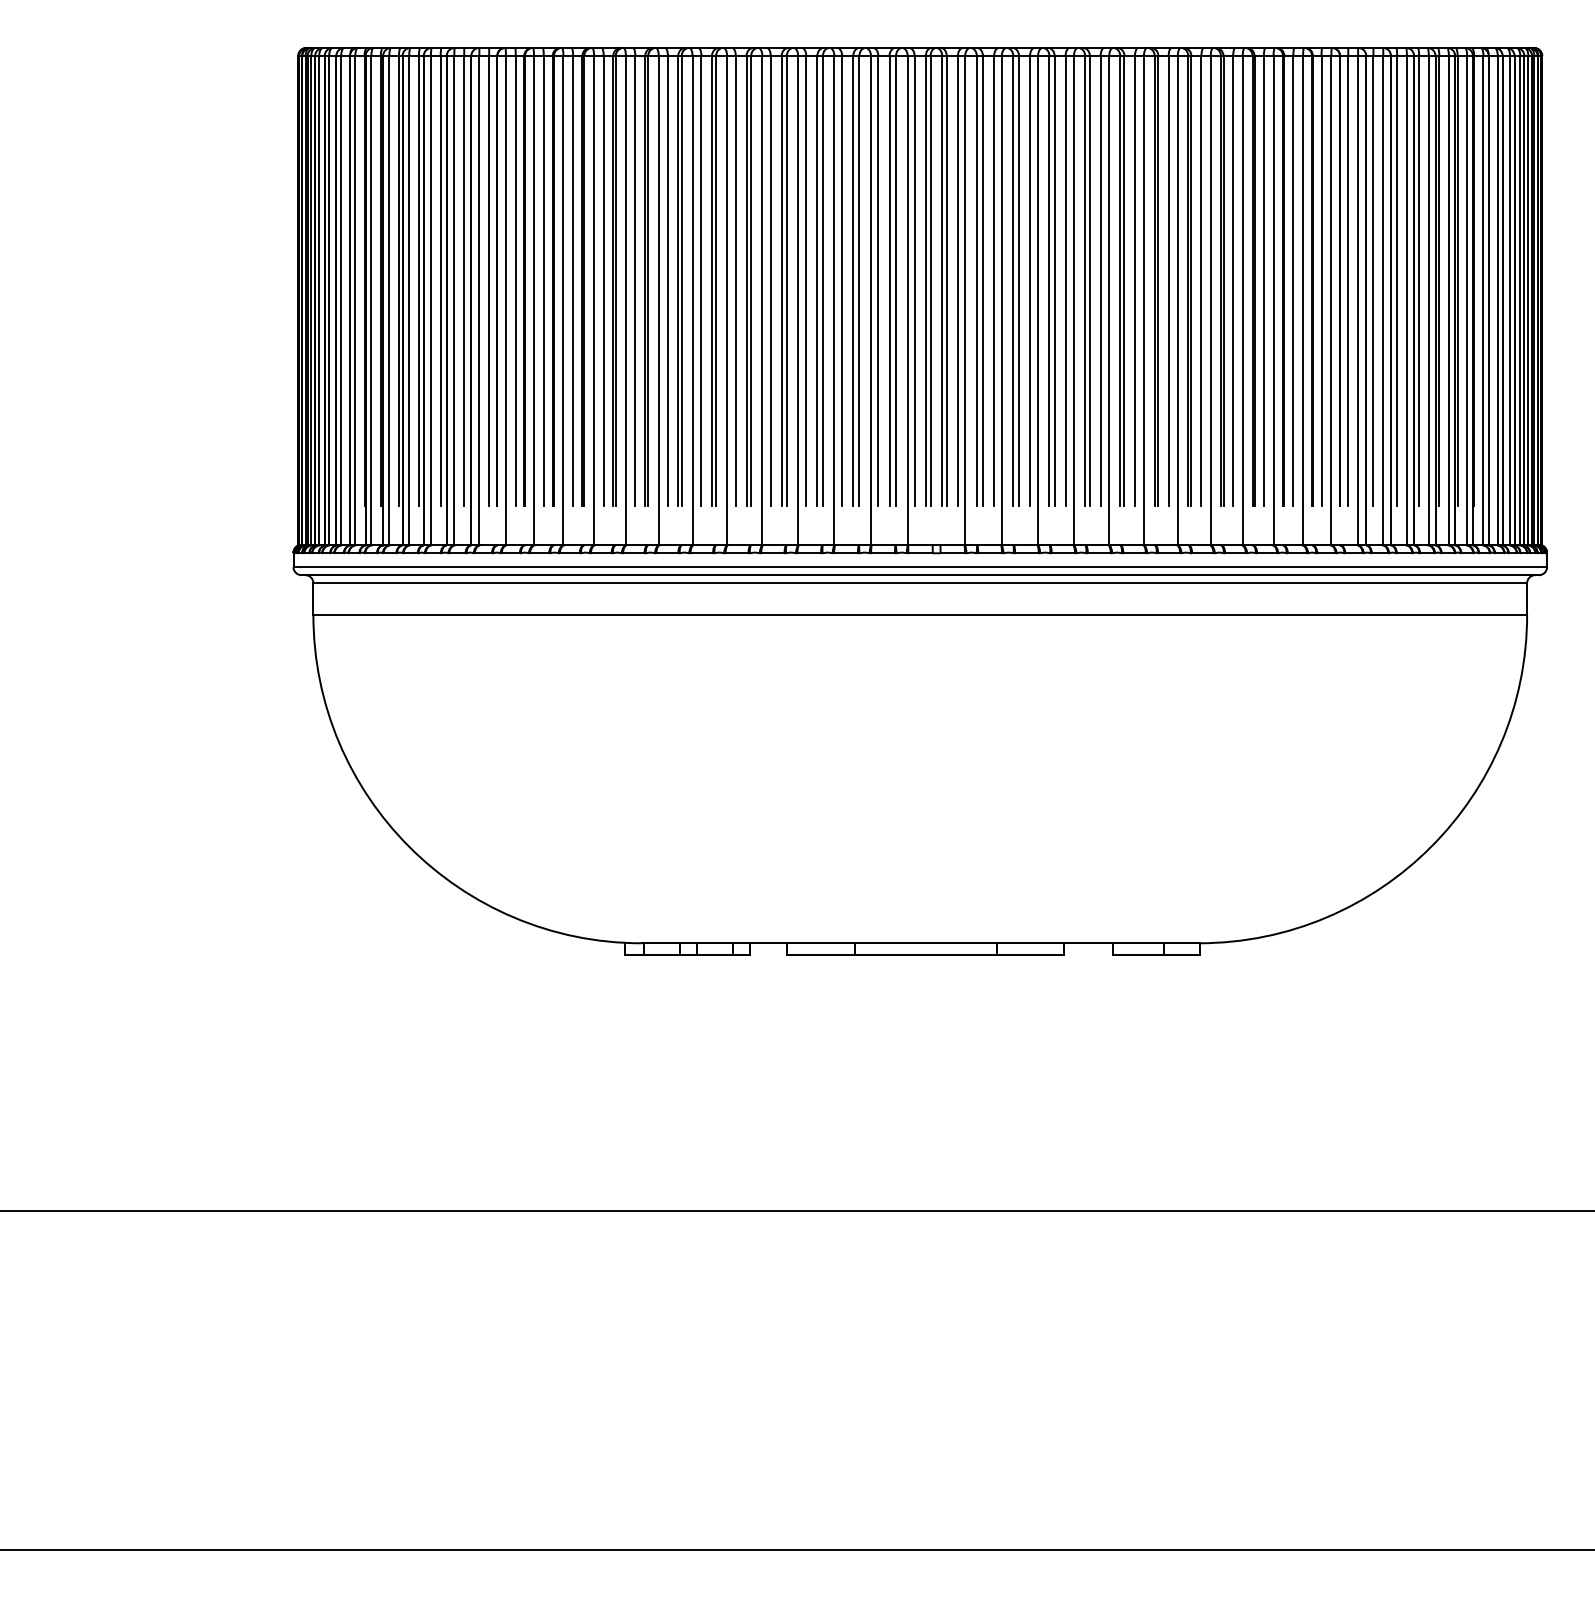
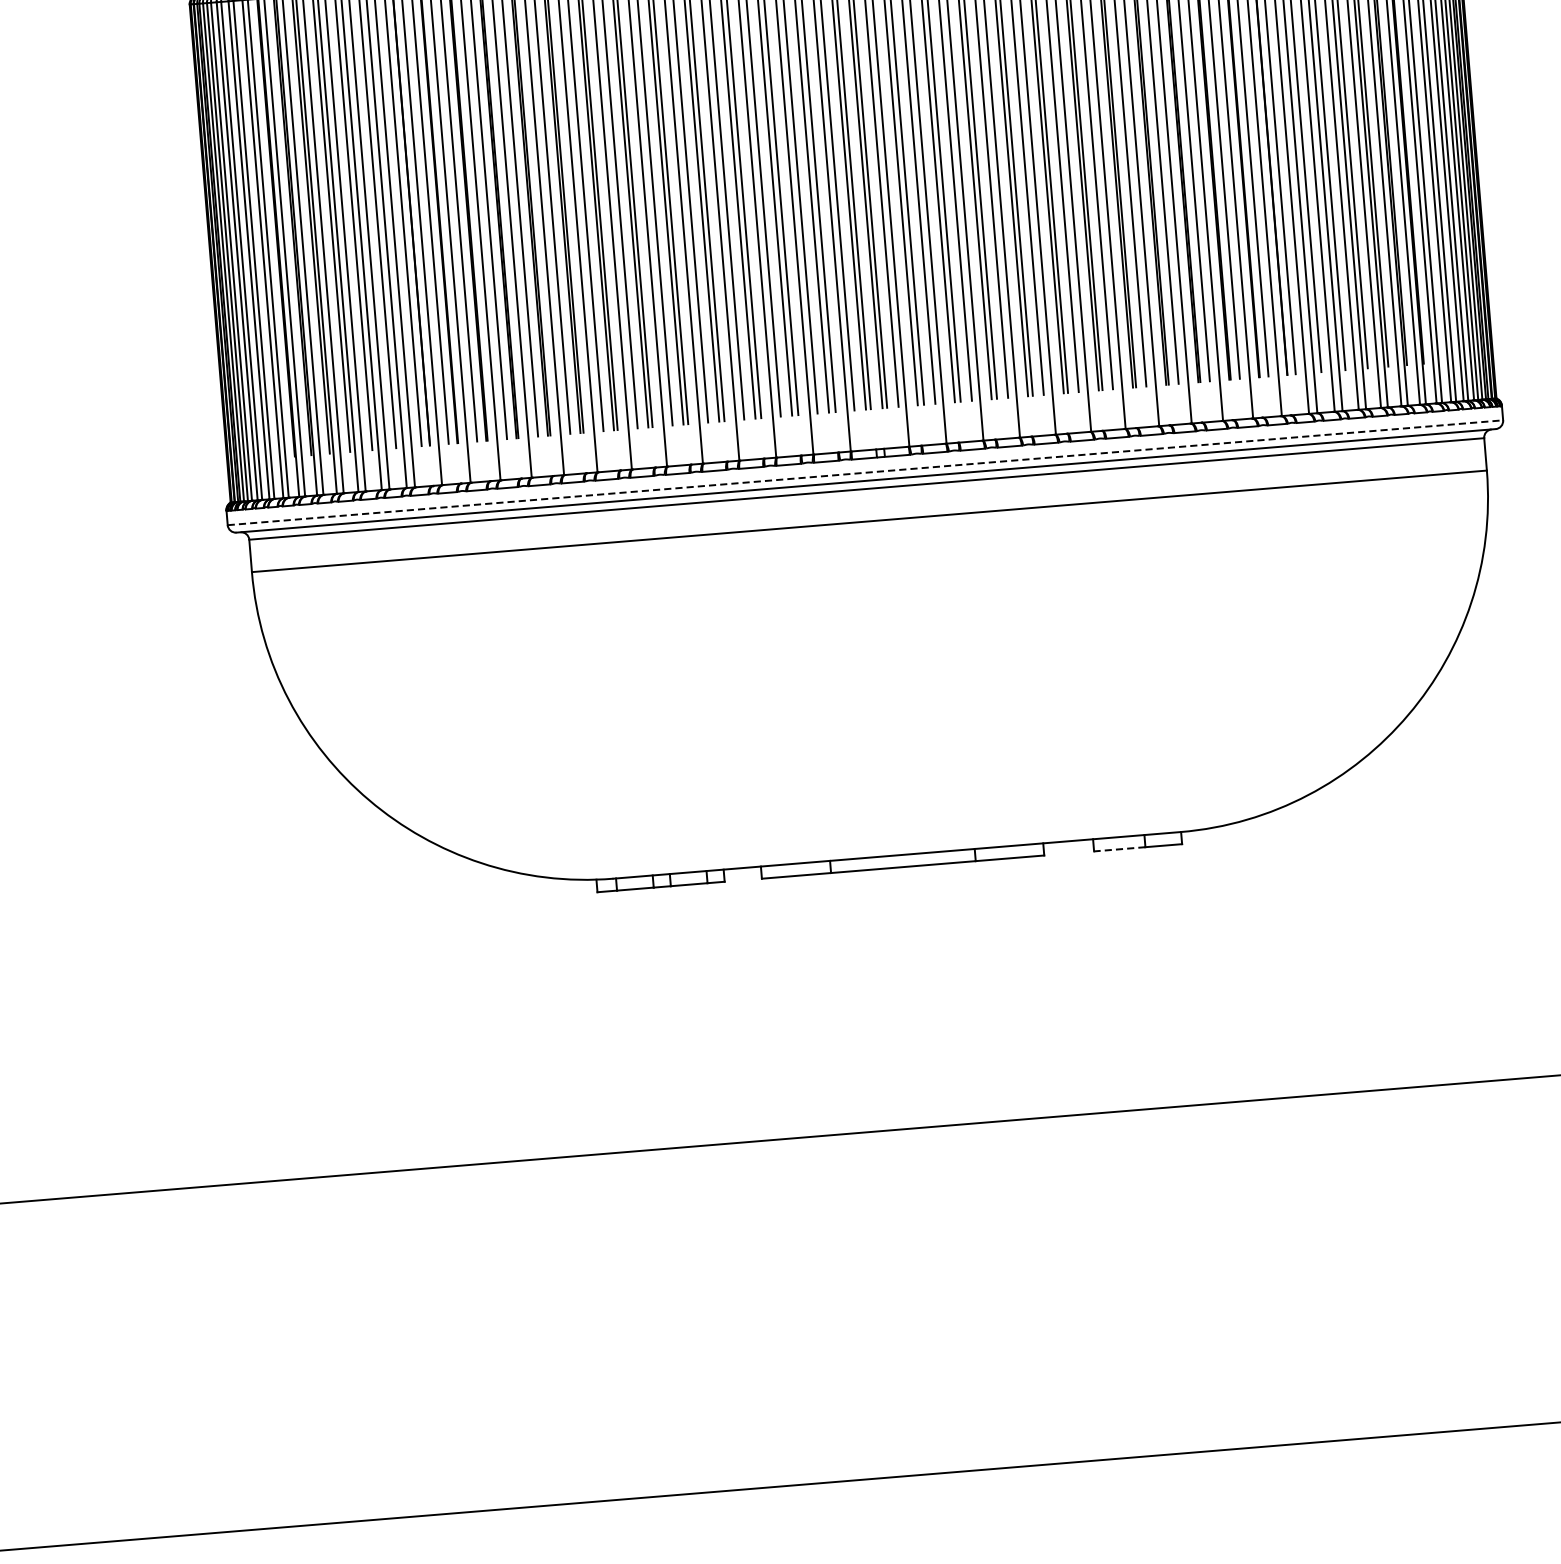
line: (920, 567) -> (865, 473), solid -> dashed
line: (1137, 955) -> (1118, 849), solid -> dashed

